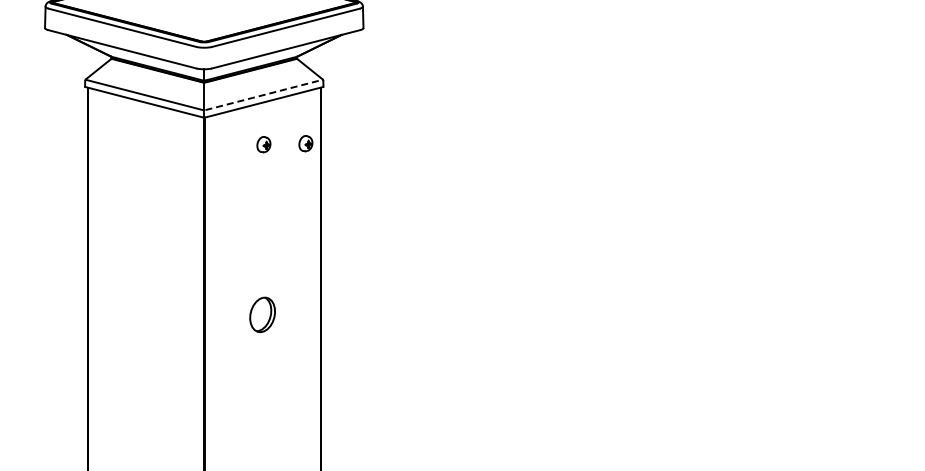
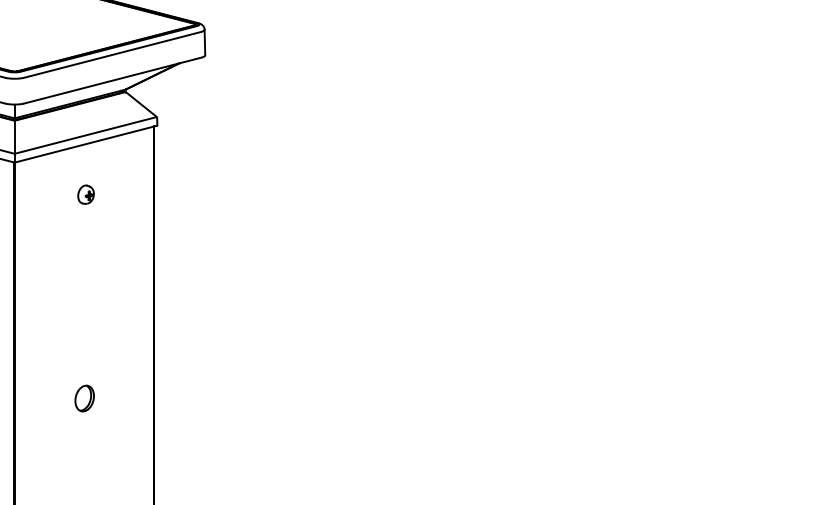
line: (264, 94) -> (86, 134), dashed -> solid
part: (305, 143) -> (135, 193), removed
part: (262, 314) -> (84, 398), size x0.62

